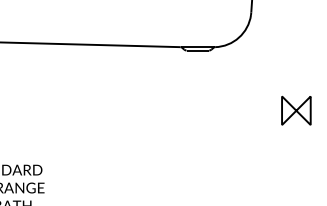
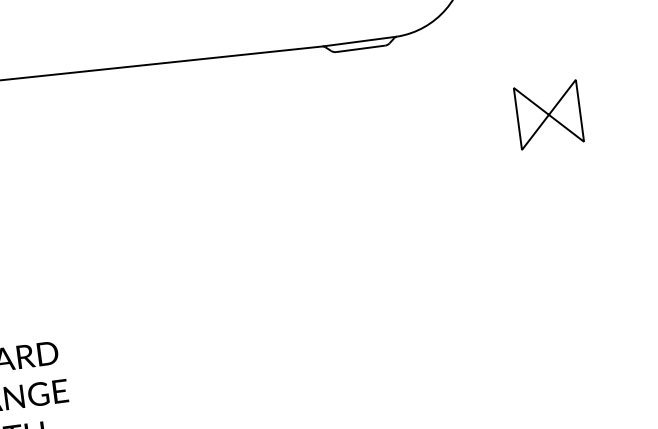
part: (296, 110) -> (549, 114), moved

